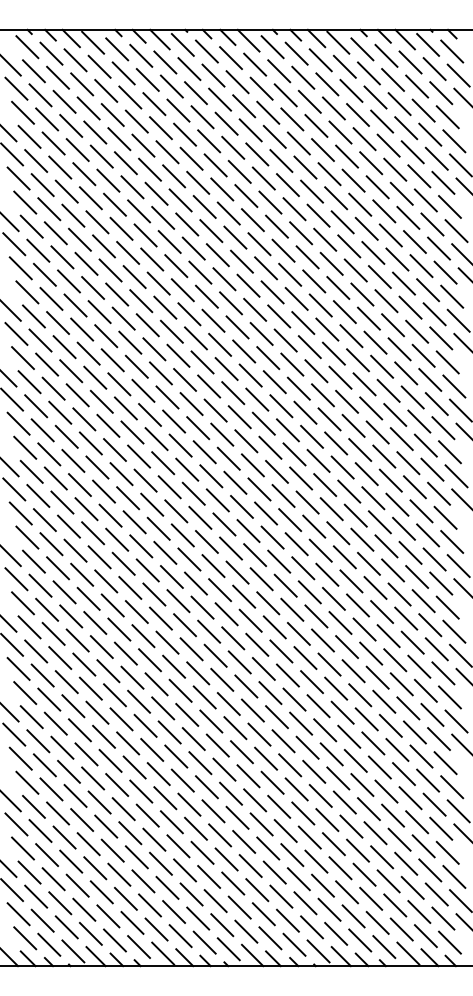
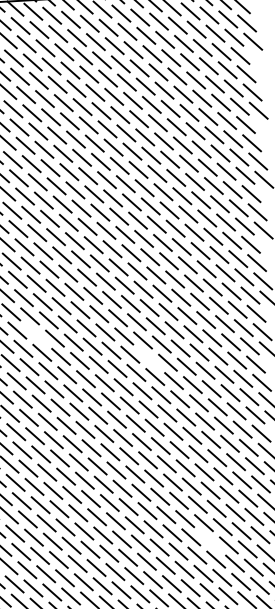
line: (163, 463) -> (36, 334), removed
line: (307, 502) -> (149, 358), removed
line: (373, 743) -> (210, 541), removed

